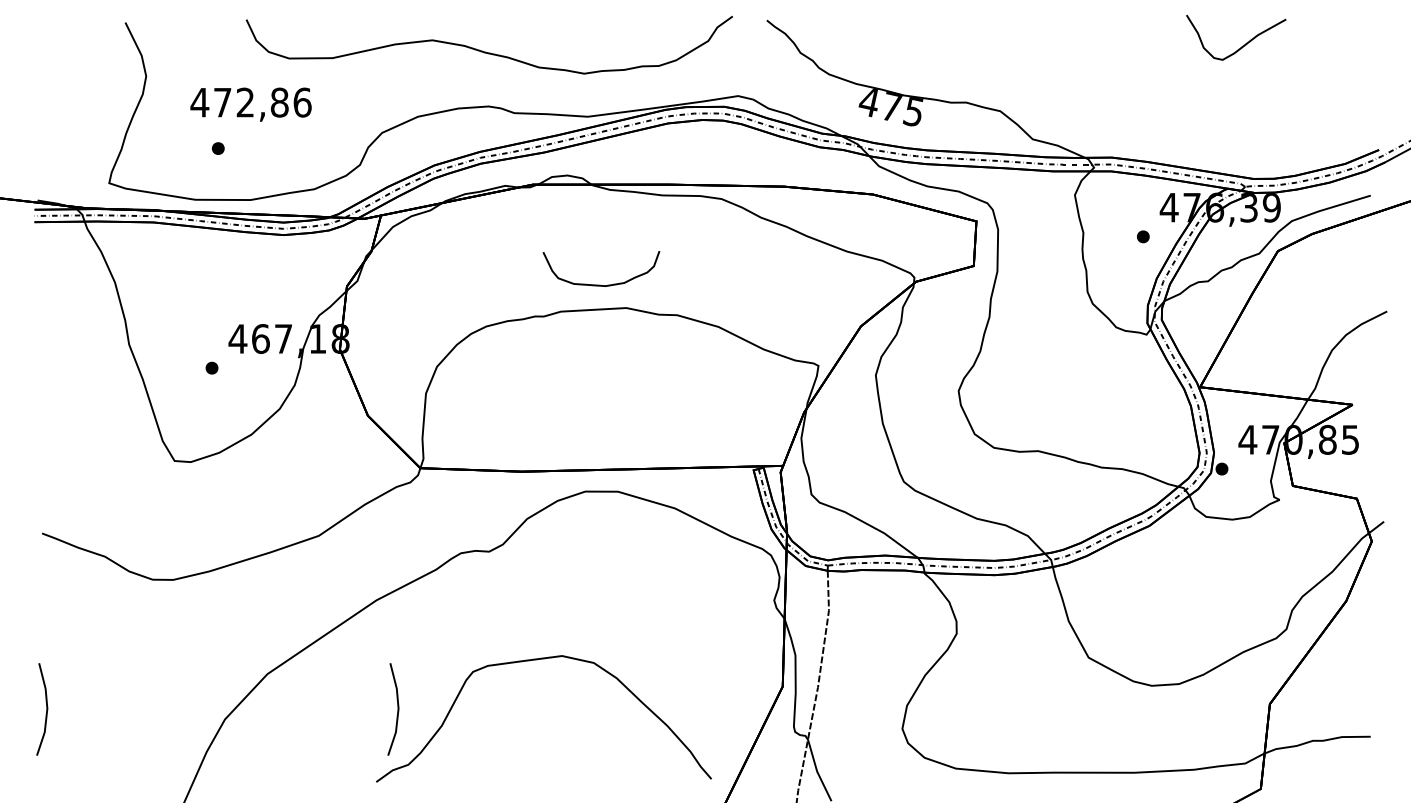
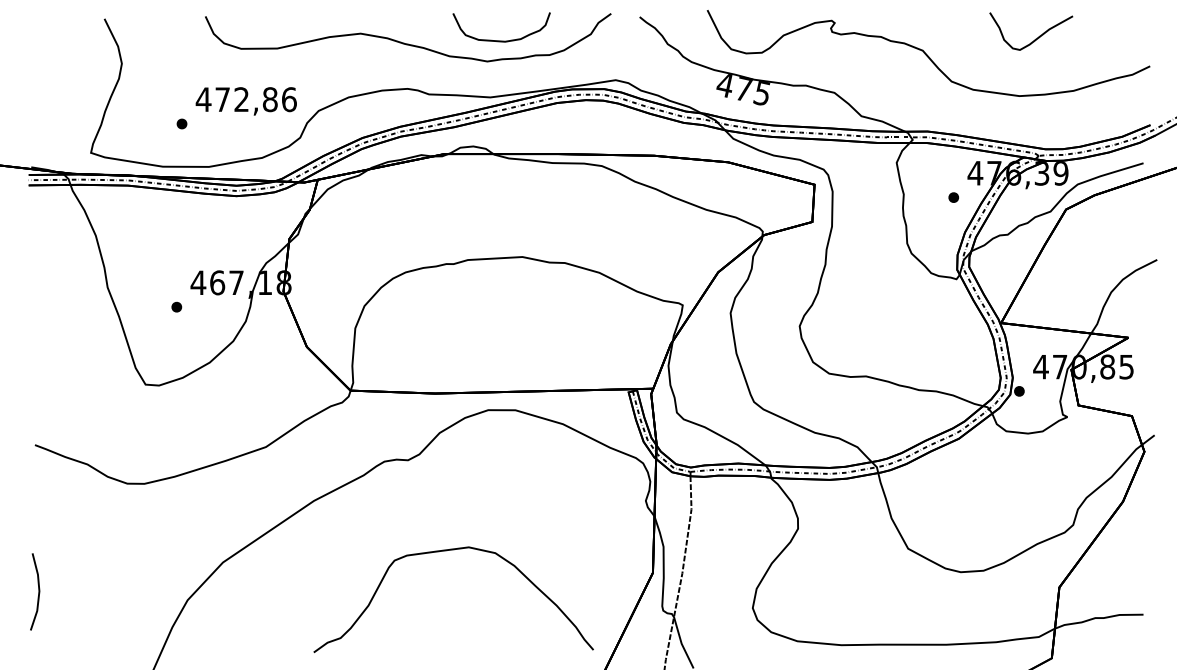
curve: (1111, 65) -> (927, 54), added
text: (250, 104) -> (245, 101), moved
curve: (601, 284) -> (501, 40), moved
line: (397, 708) -> (331, 591), removed

